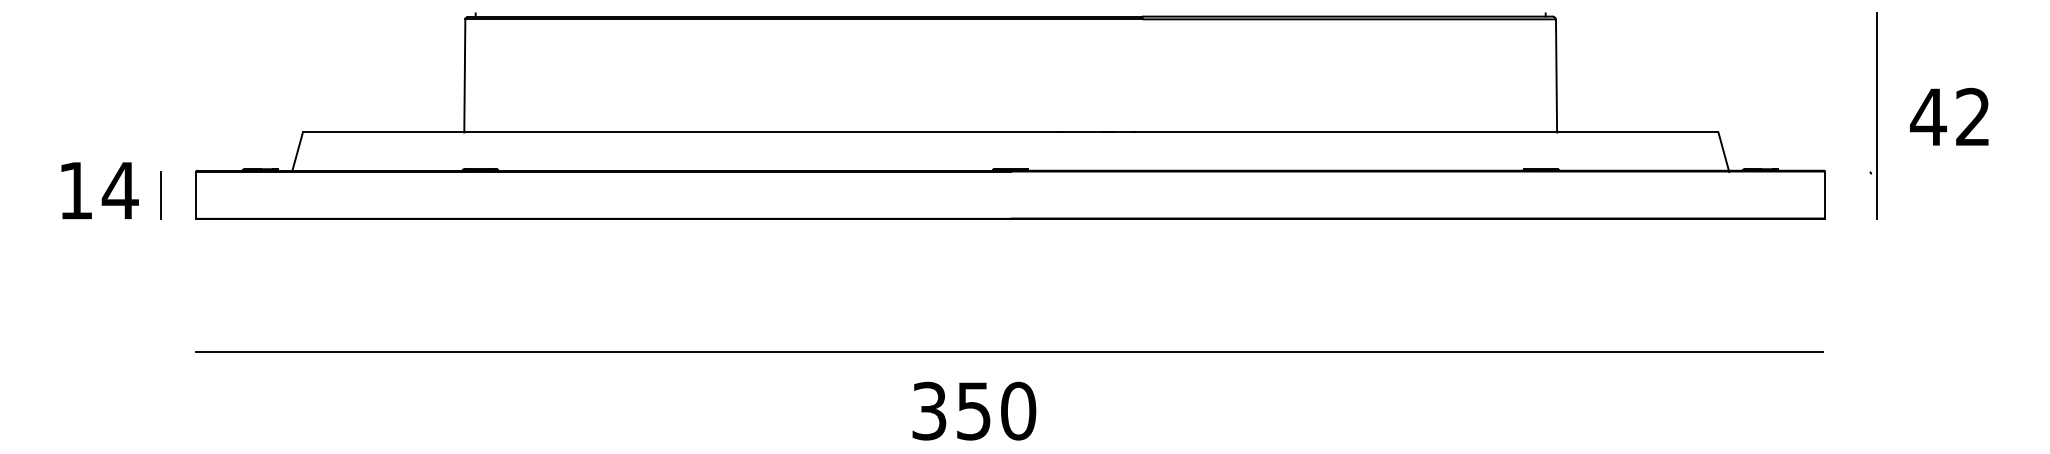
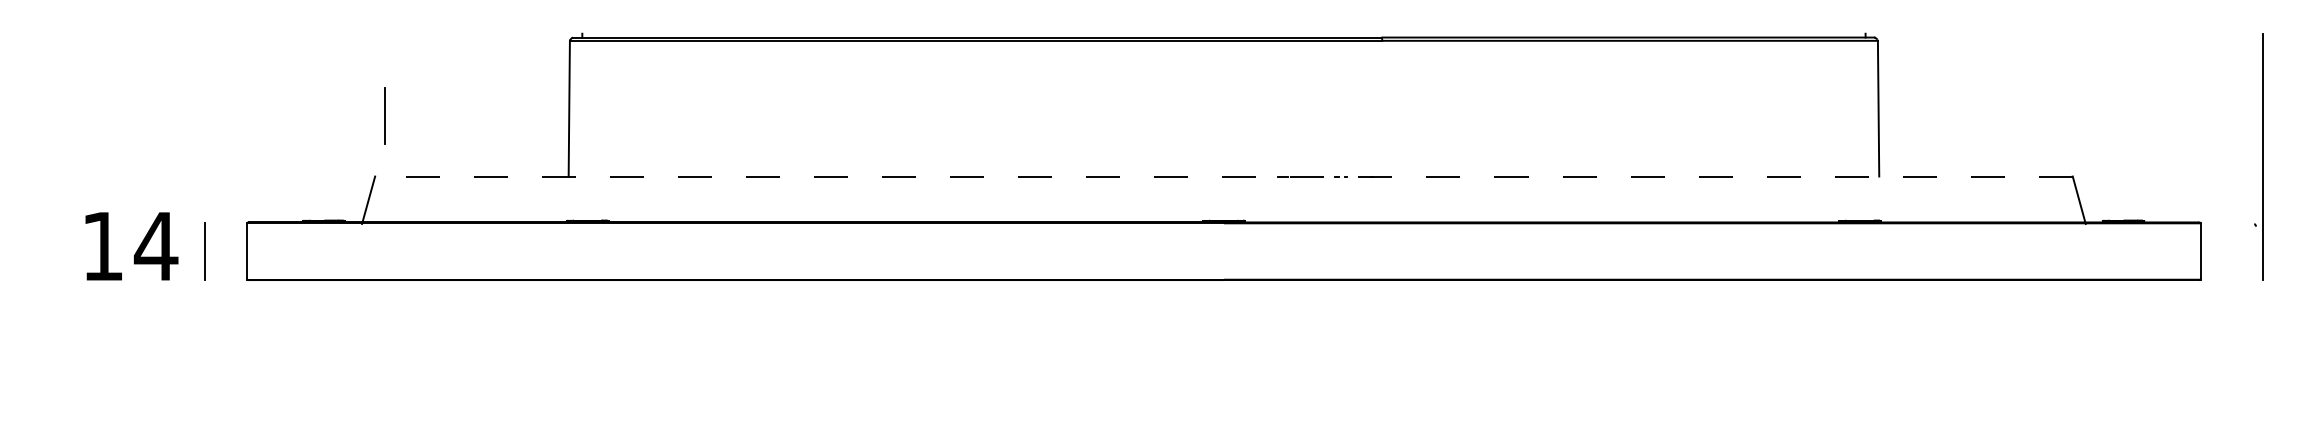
line: (310, 82) -> (384, 116), added
line: (1010, 132) -> (1223, 176), solid -> dashed

